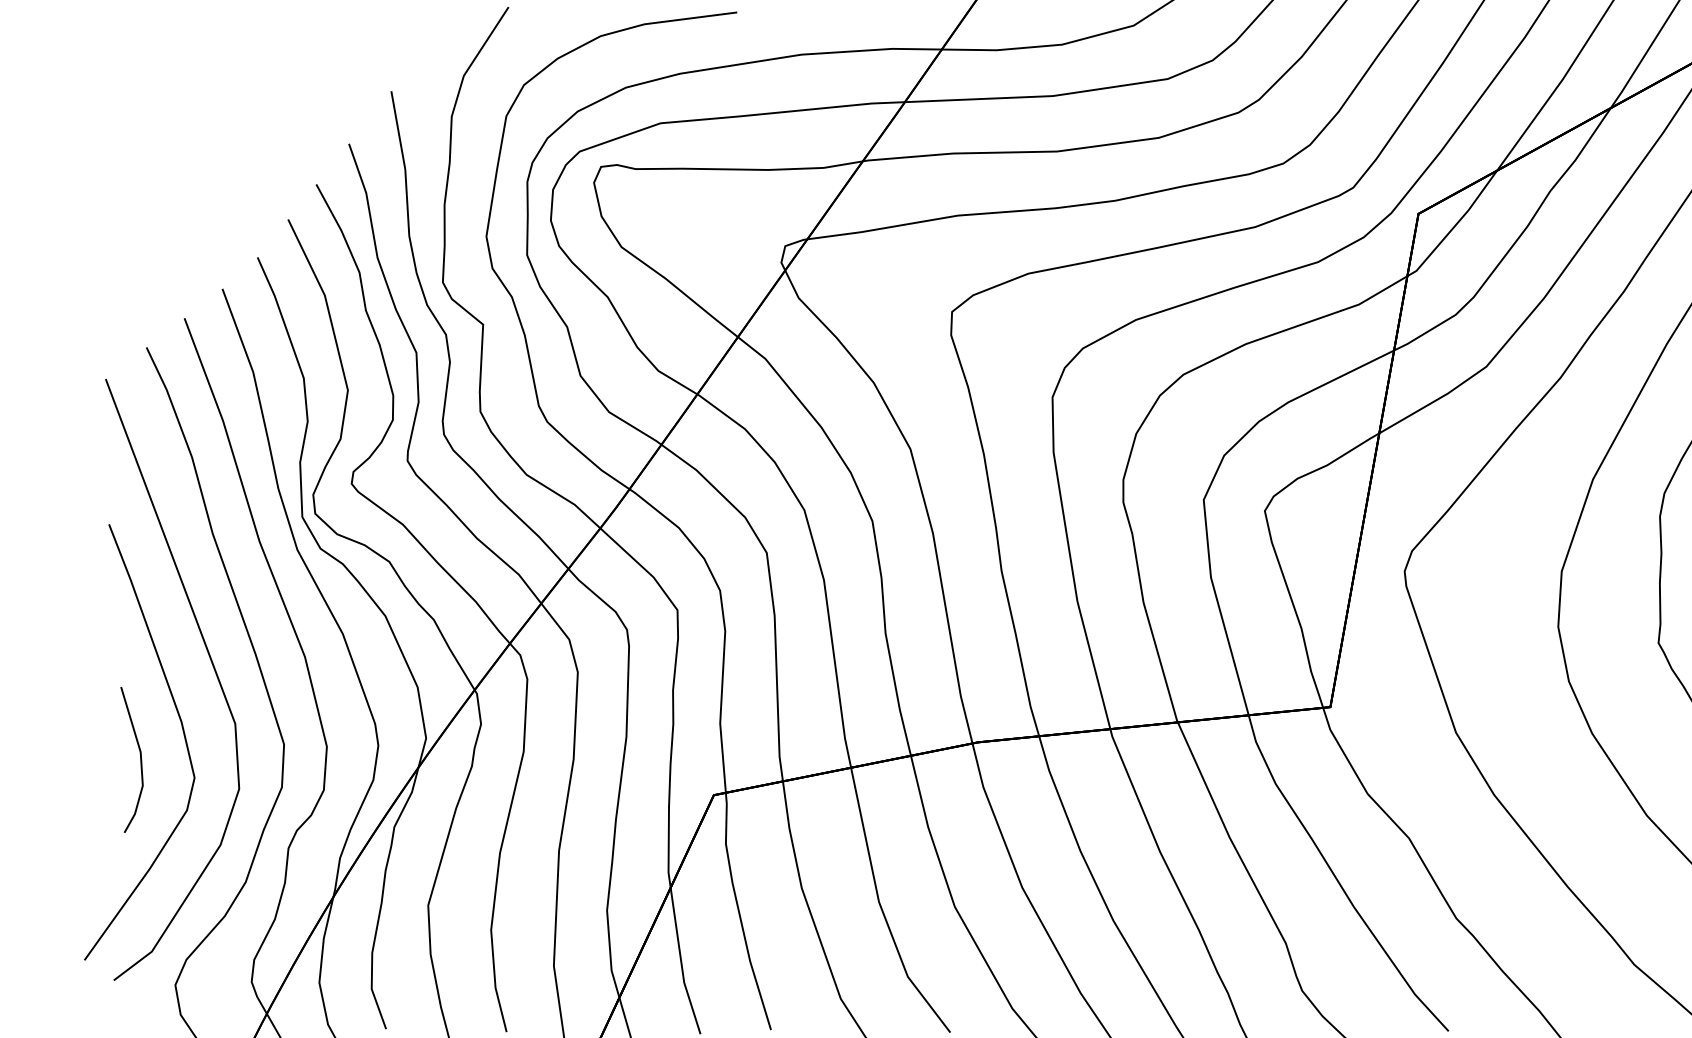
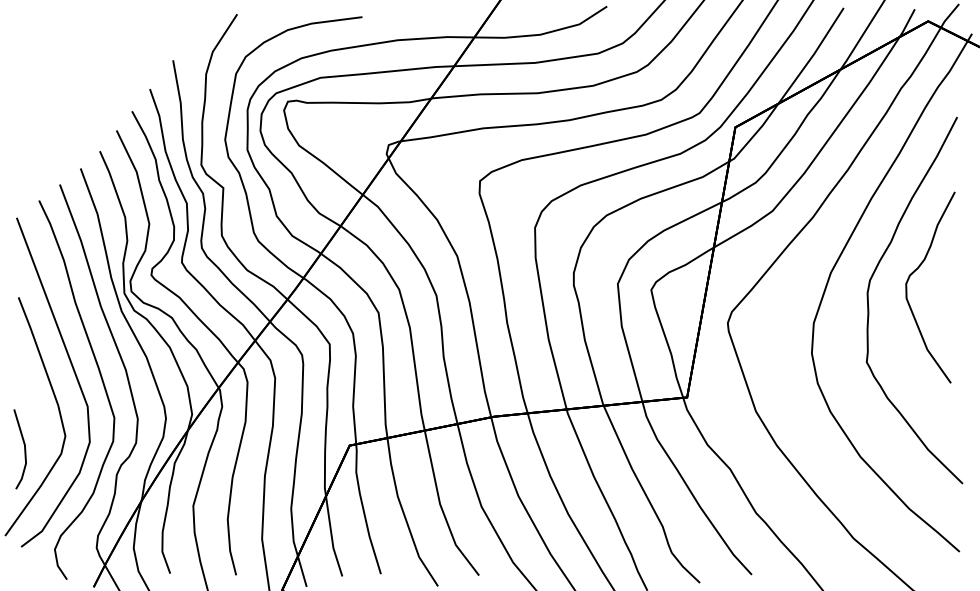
line: (139, 760) -> (24, 449), moved

